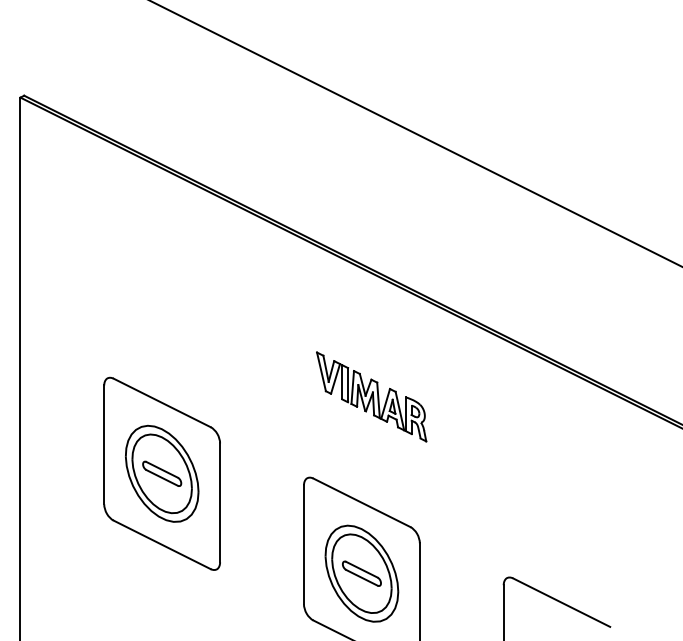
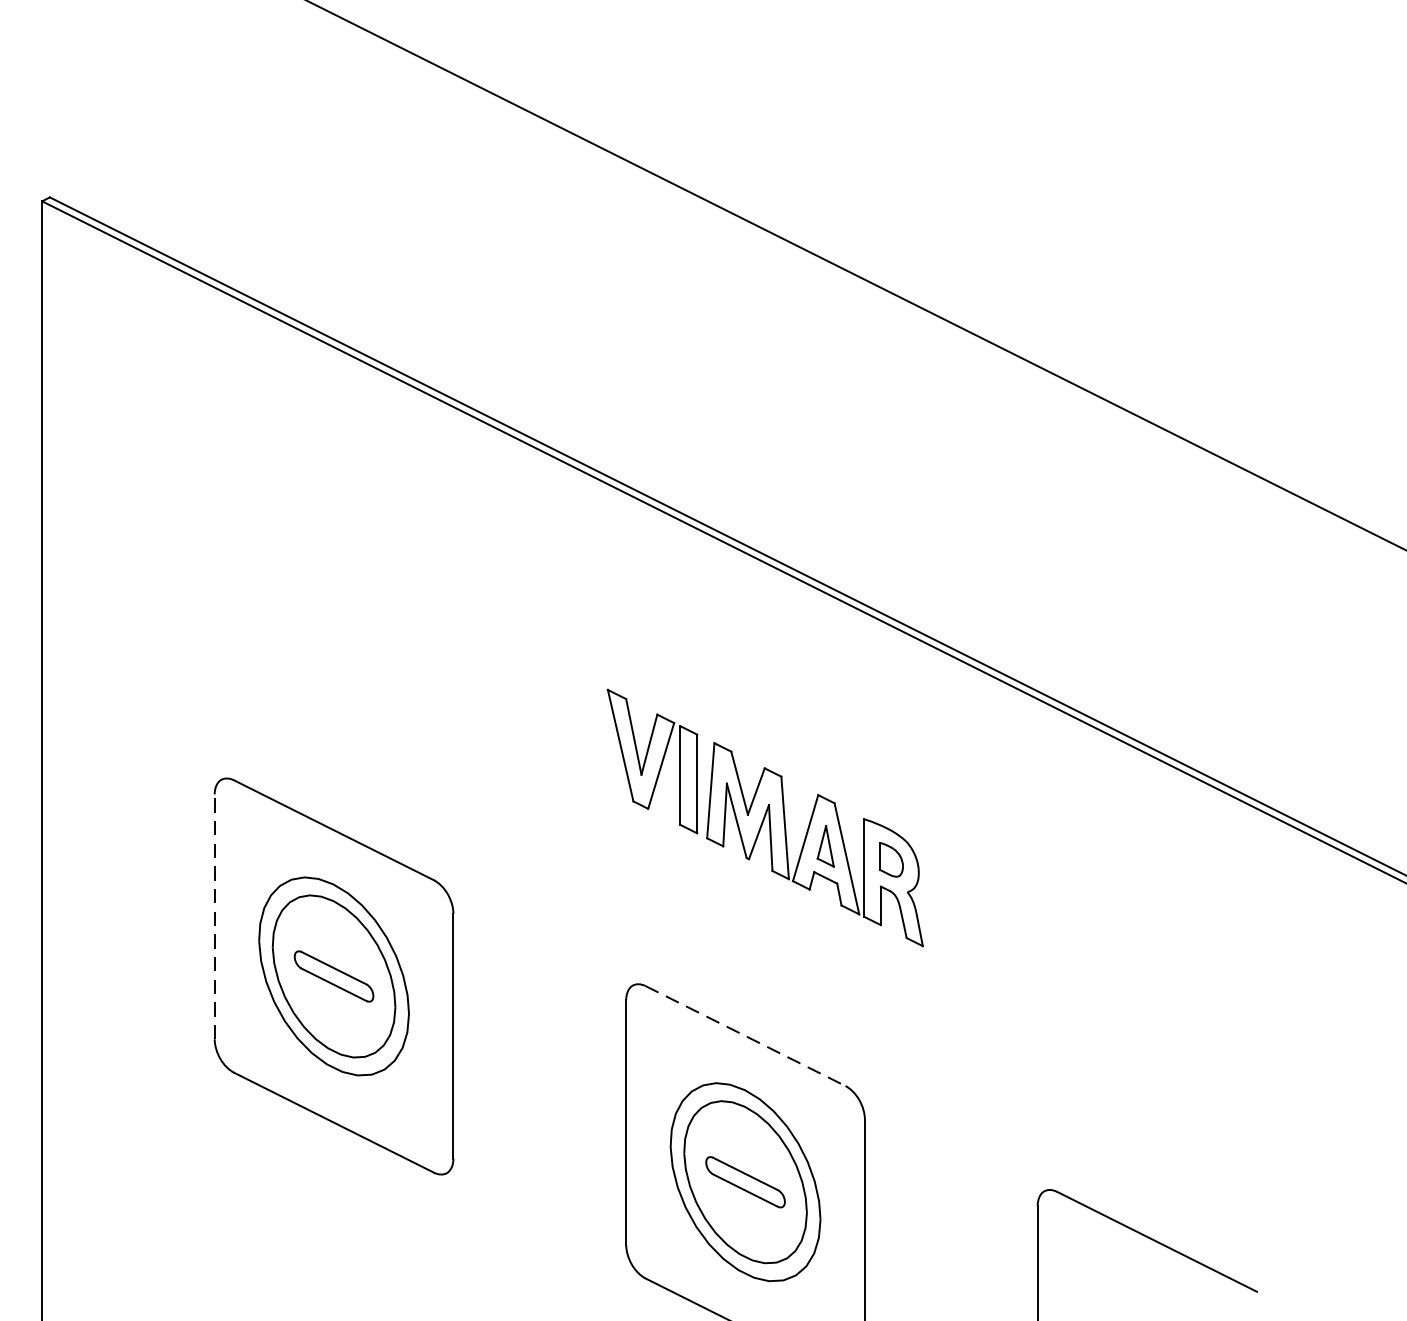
part: (371, 396) -> (765, 817), size x1.4
line: (104, 444) -> (215, 915), solid -> dashed
line: (362, 503) -> (746, 1037), solid -> dashed

